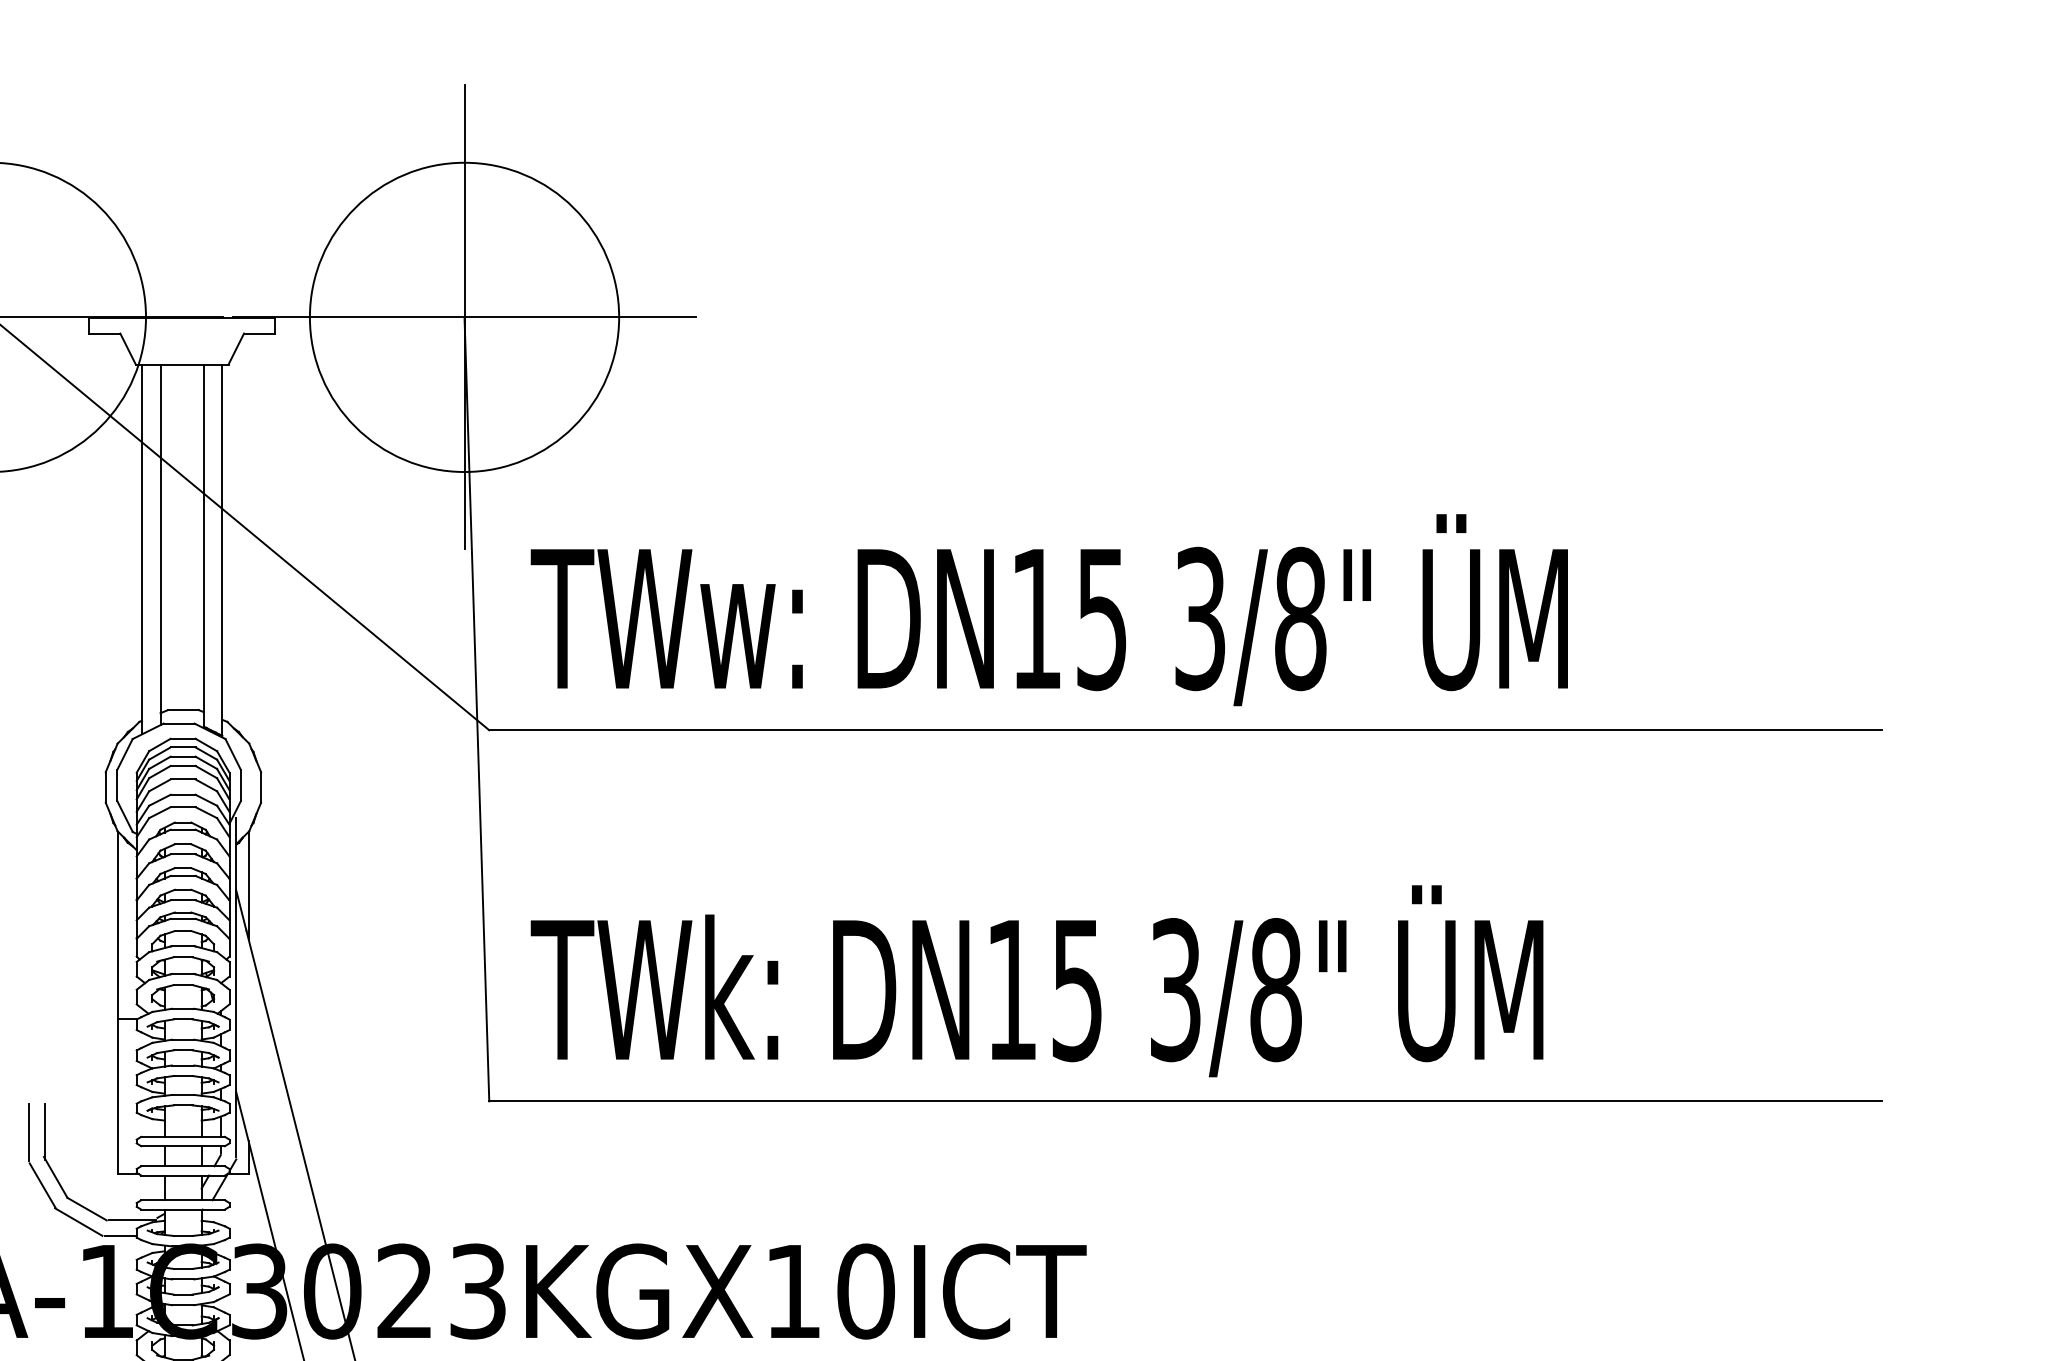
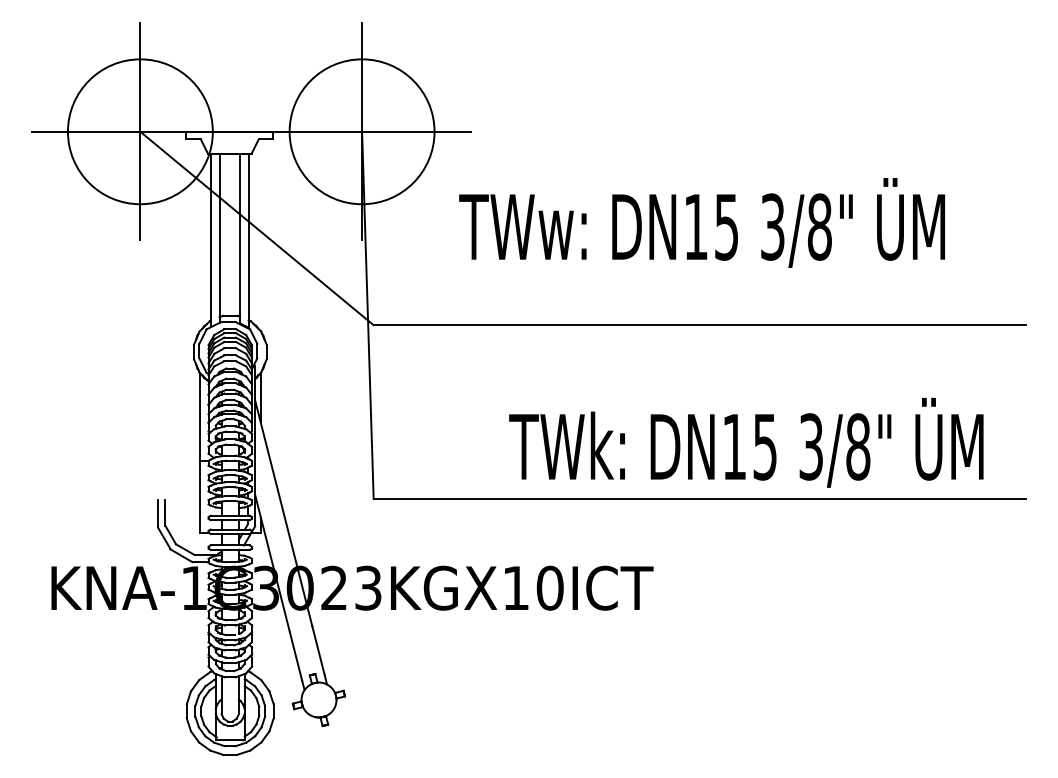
text: (1048, 609) -> (701, 222), moved
text: (1037, 980) -> (746, 442), moved

